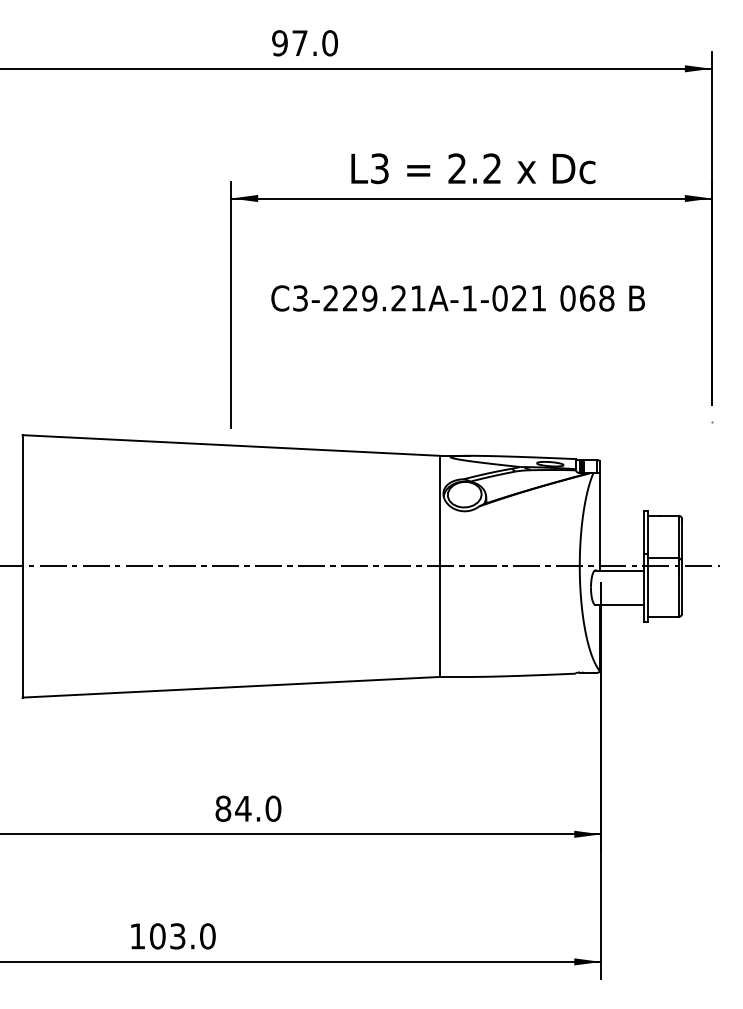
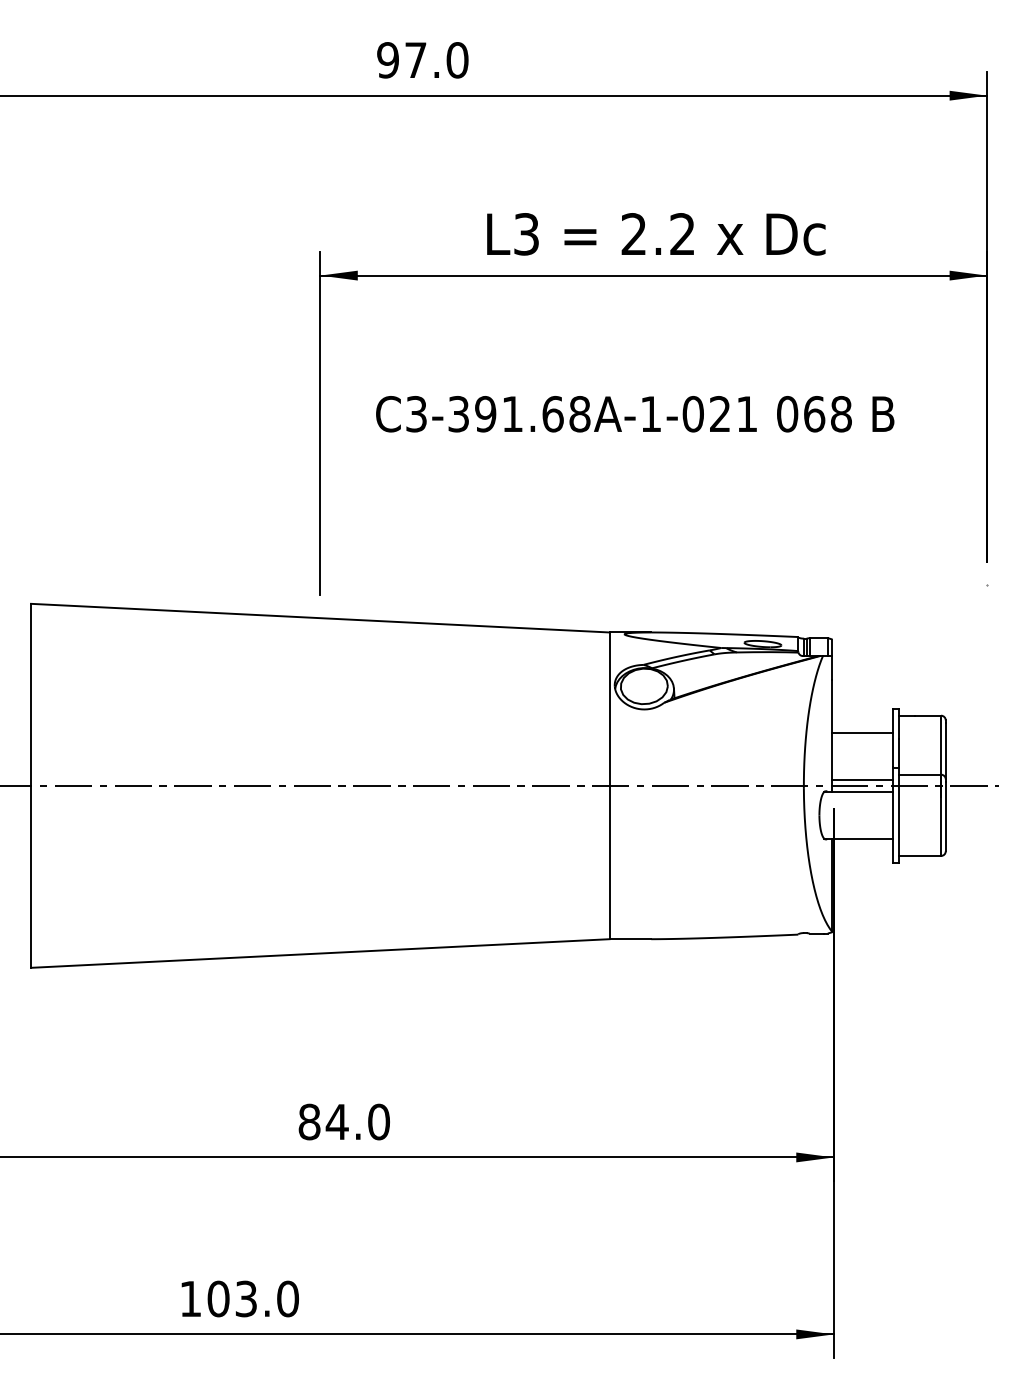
text: (374, 298) -> (519, 414), C3-229.21A-1-021 -> C3-391.68A-1-021
line: (622, 527) -> (862, 732), added
line: (622, 561) -> (862, 779), added

